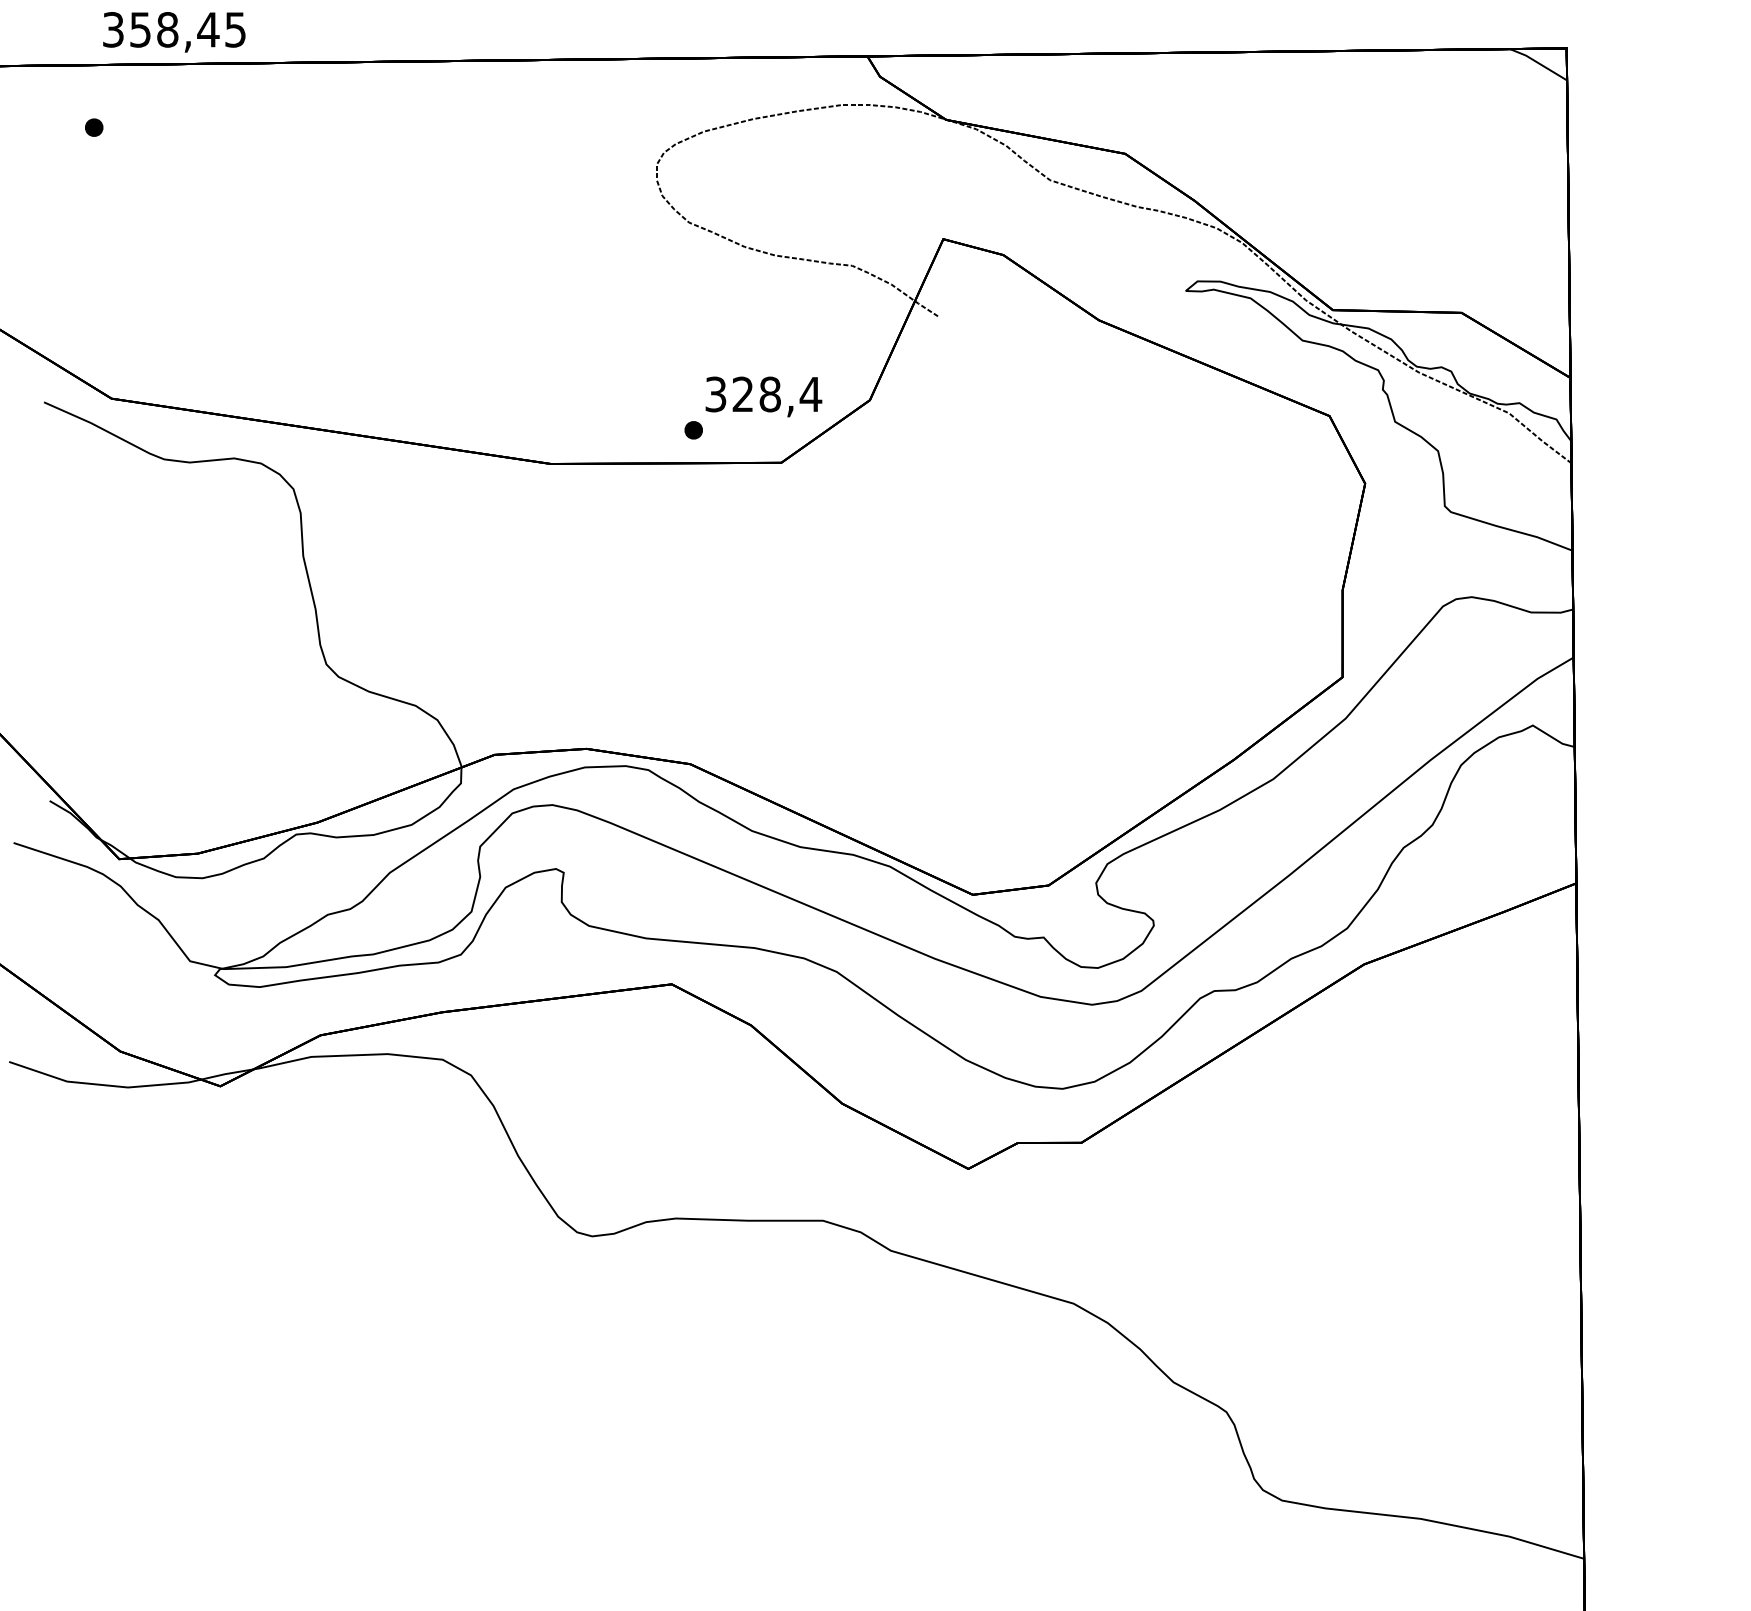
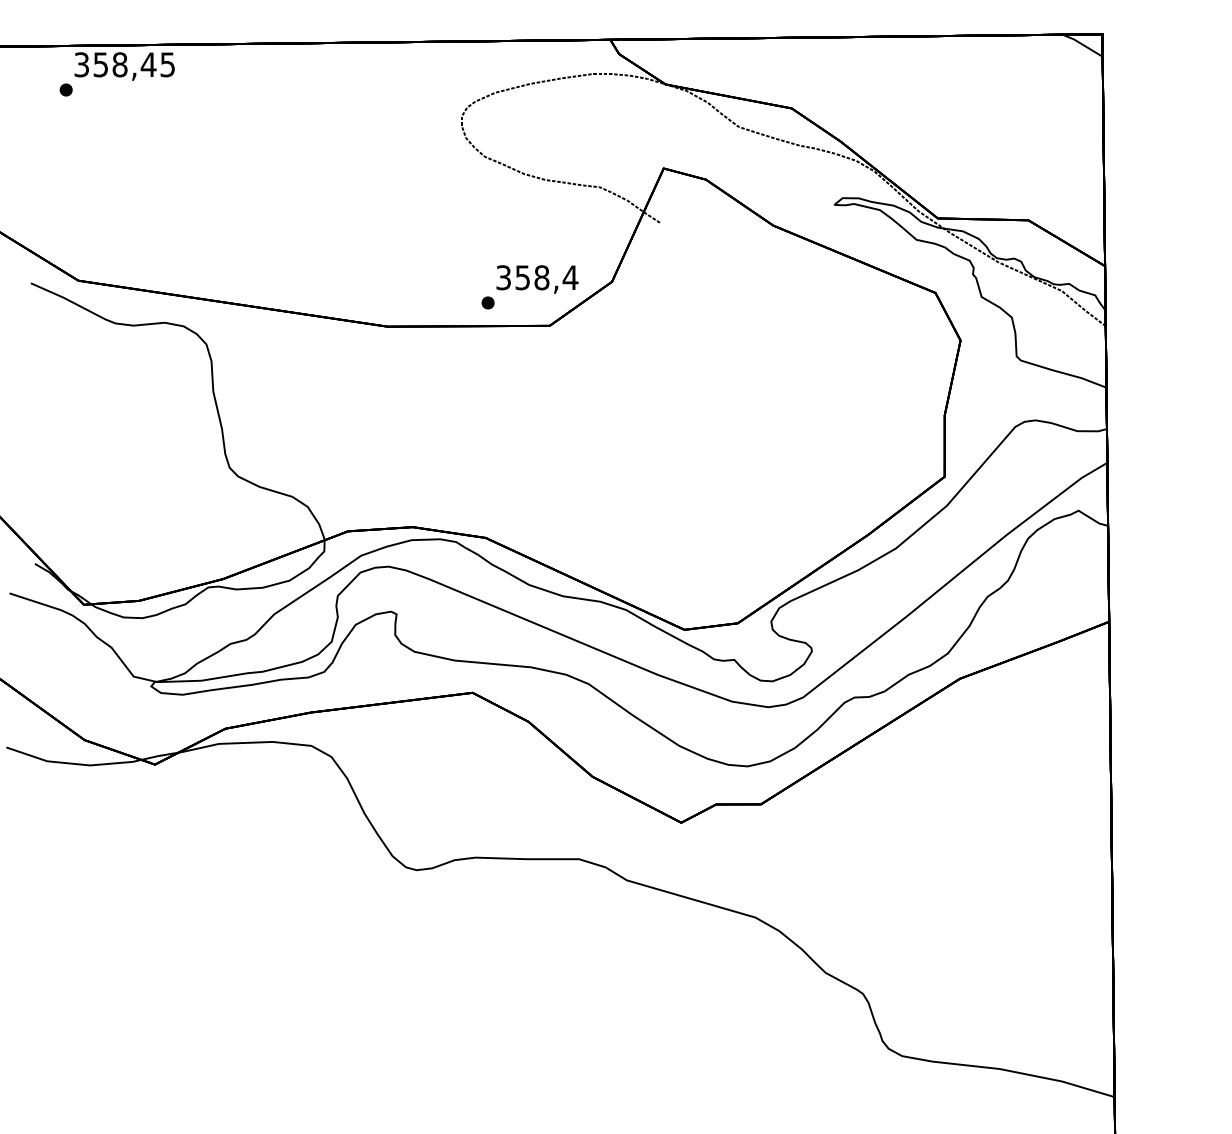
text: (174, 32) -> (124, 66), moved
text: (742, 394) -> (522, 277), 328,4 -> 358,4

